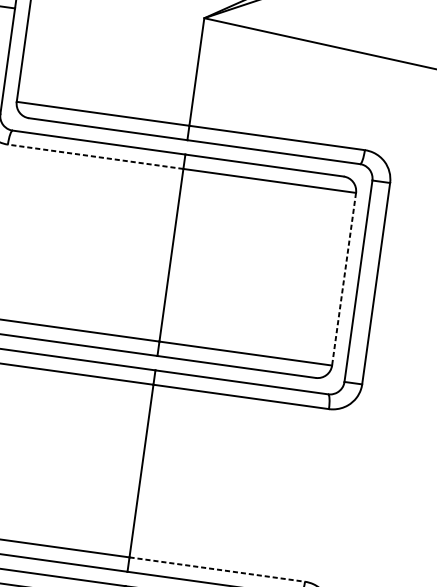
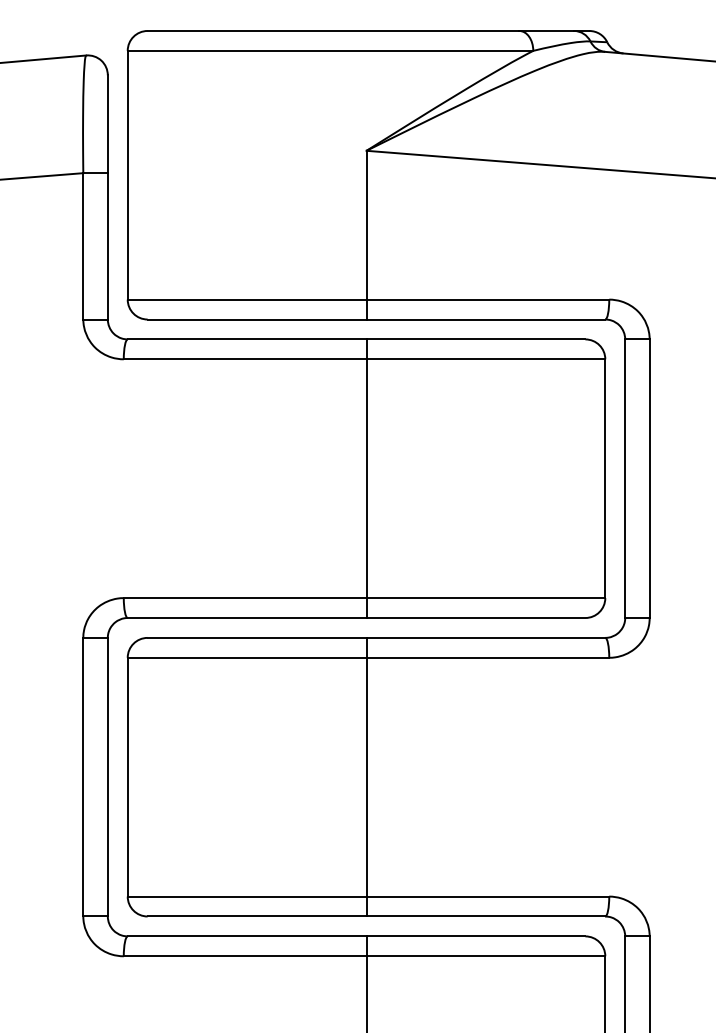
line: (95, 156) -> (244, 359), dashed -> solid
line: (344, 279) -> (605, 479), dashed -> solid
line: (217, 569) -> (488, 896), dashed -> solid

